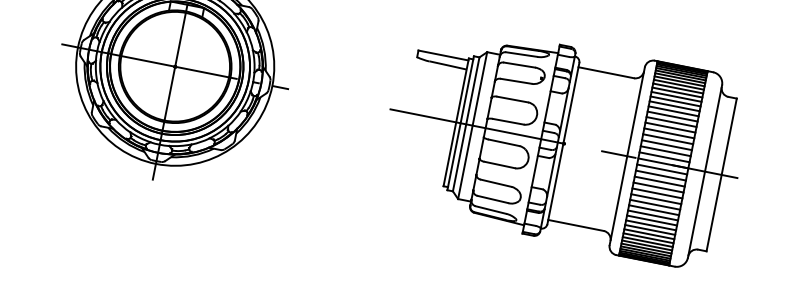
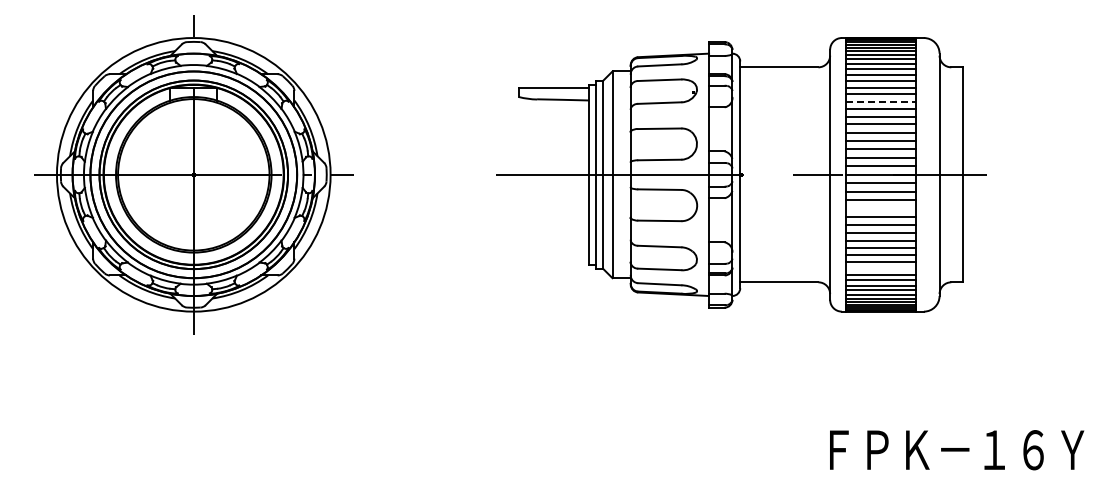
line: (674, 111) -> (881, 101), solid -> dashed
line: (658, 187) -> (880, 208), removed
line: (649, 229) -> (880, 268), removed

